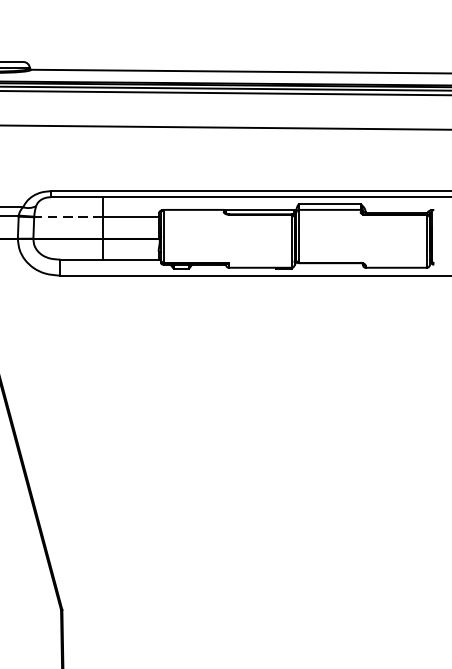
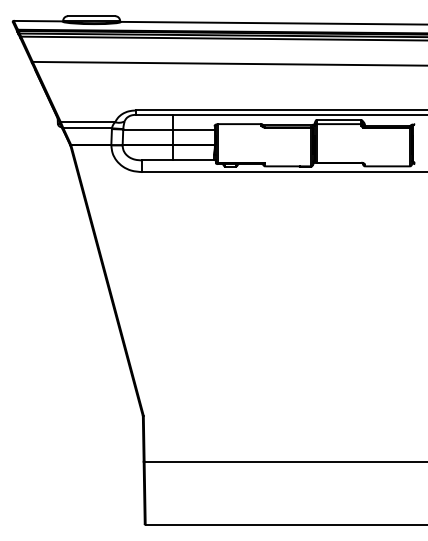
line: (68, 217) -> (148, 129), dashed -> solid

